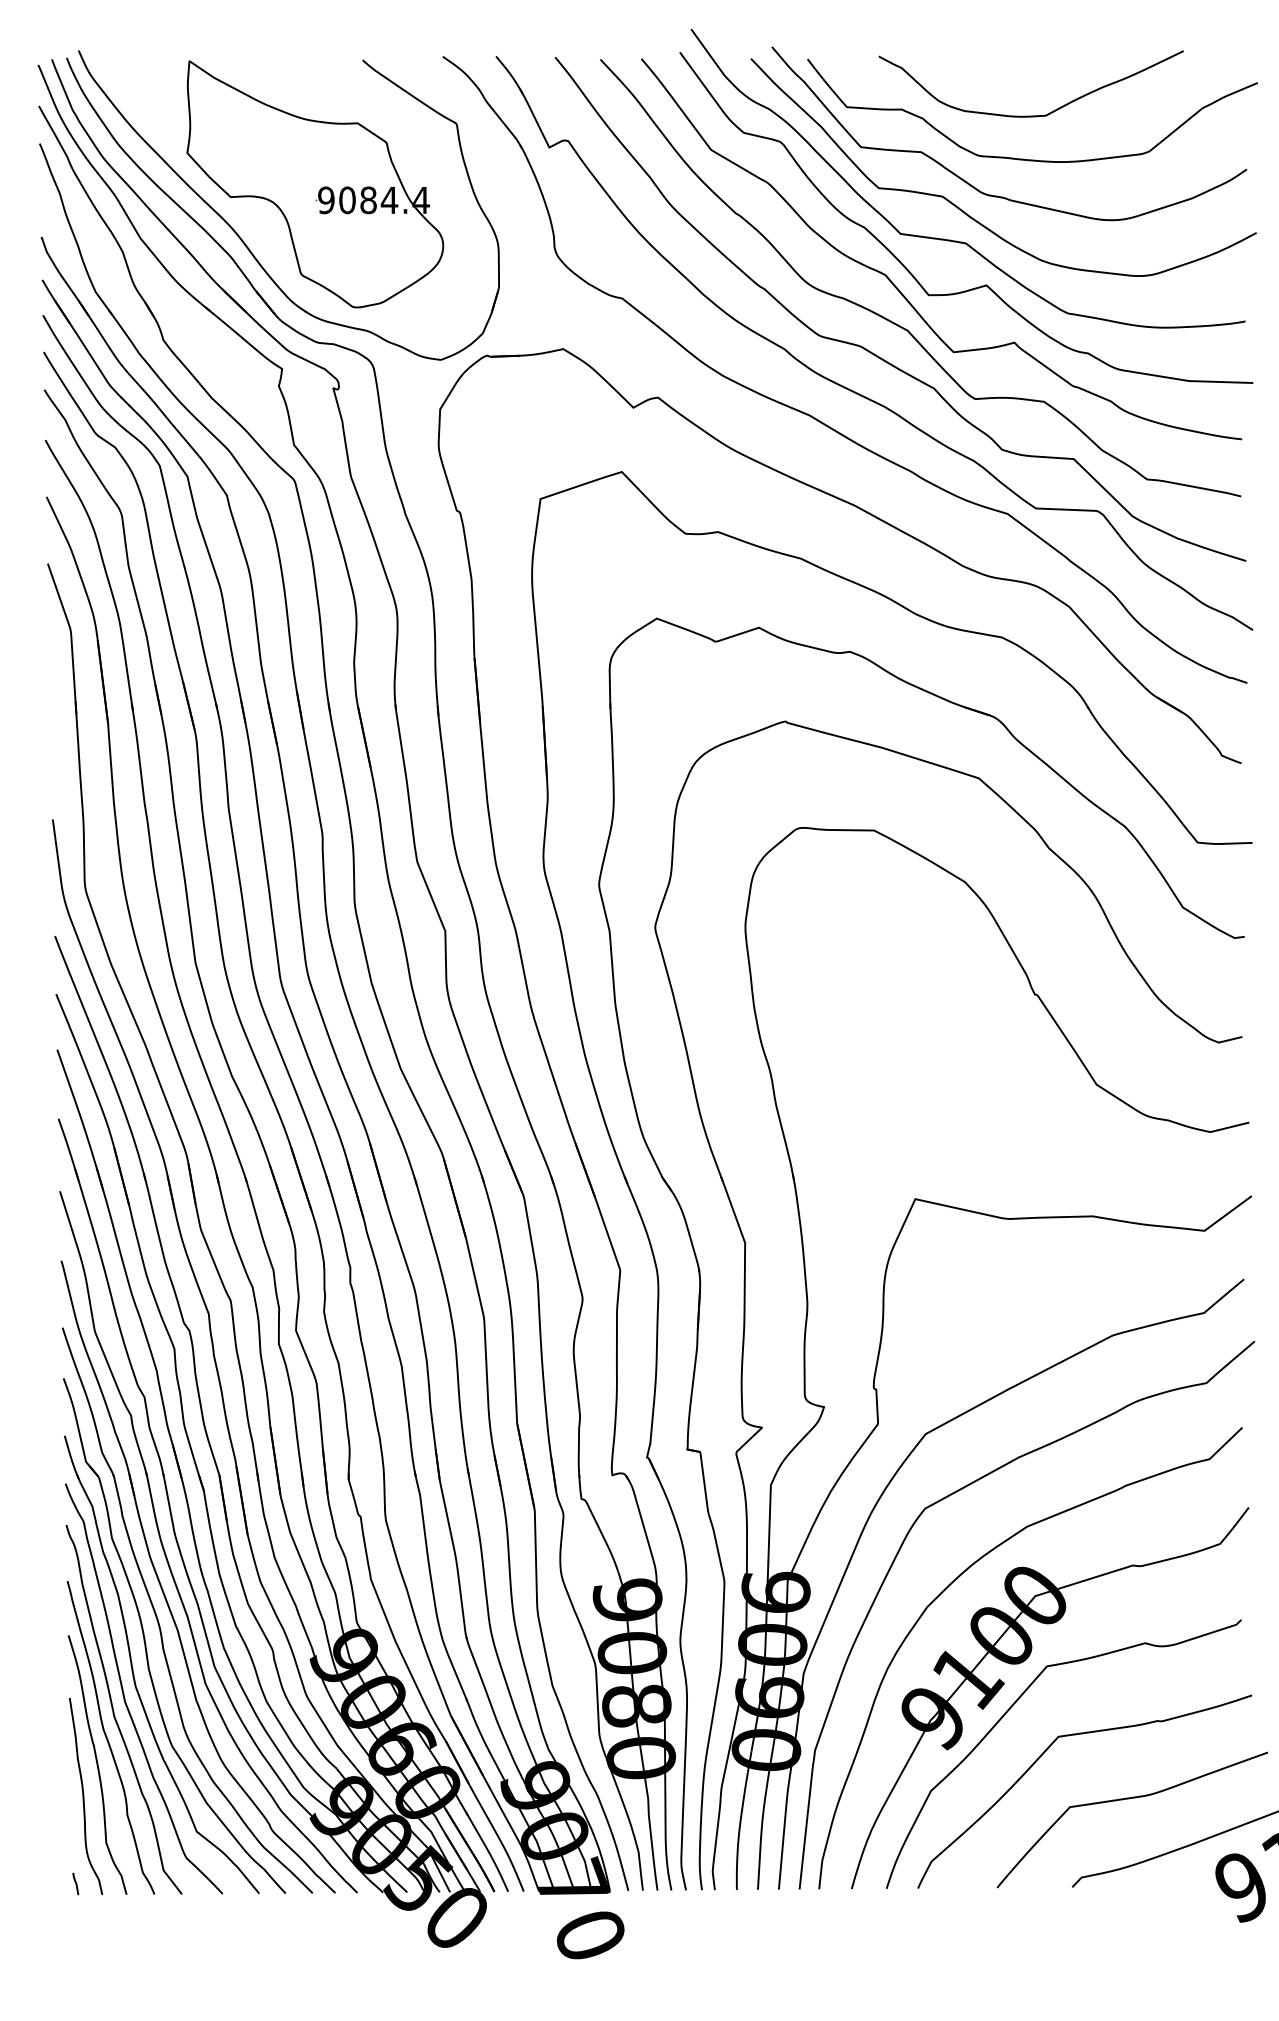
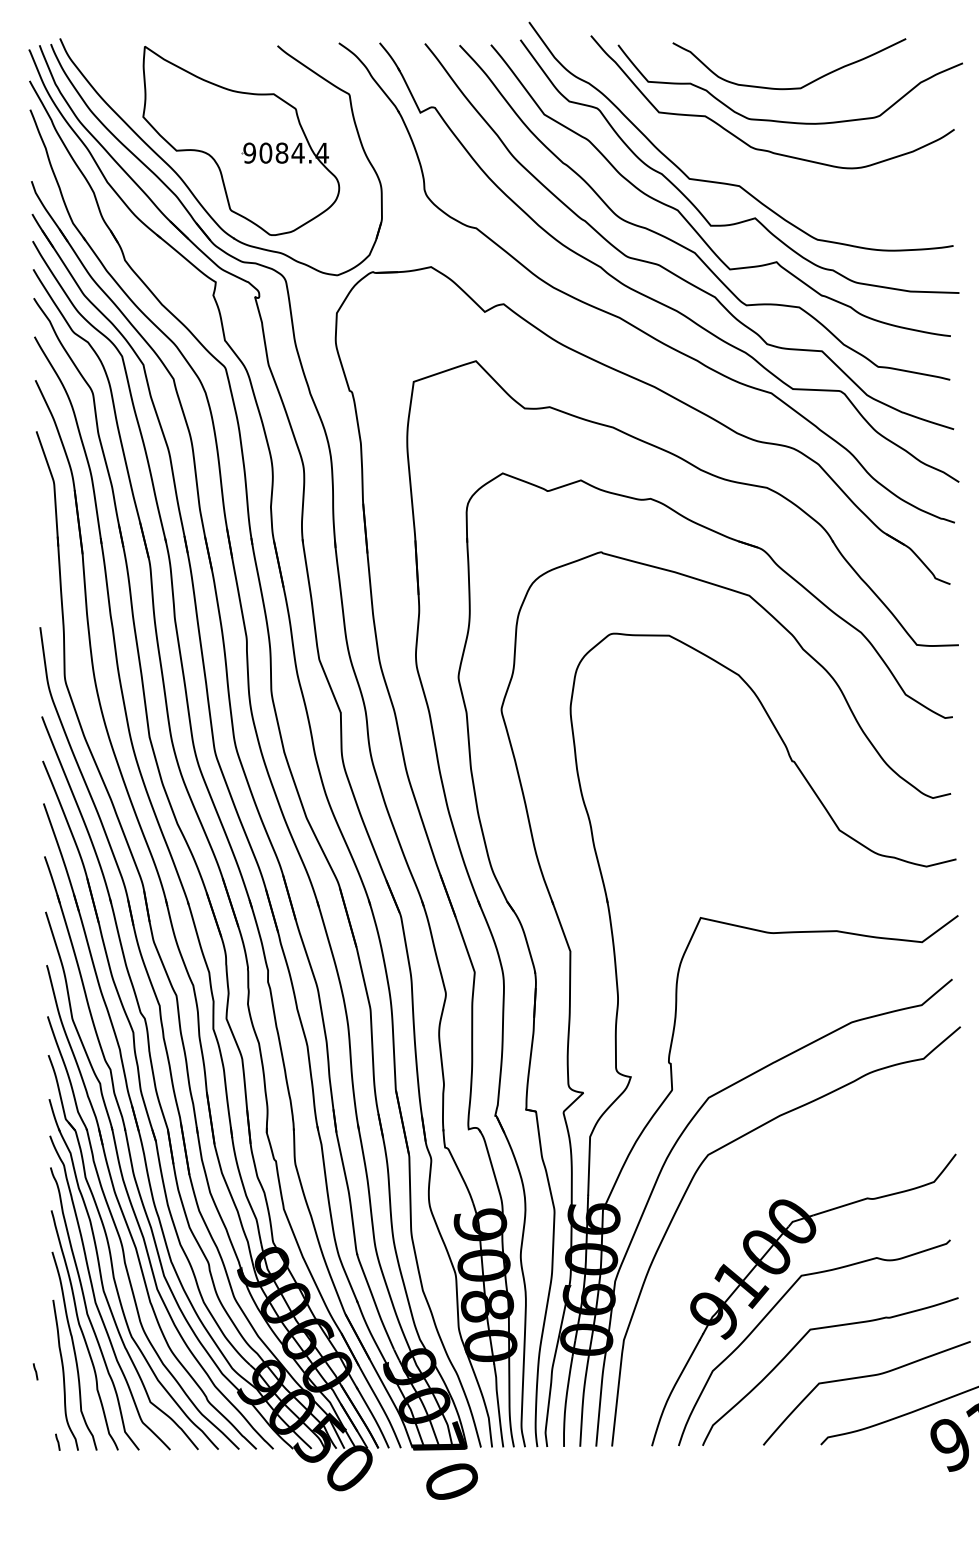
curve: (967, 213) -> (740, 163), removed
curve: (957, 1579) -> (732, 1209), removed
line: (46, 1791) -> (35, 1371), added

